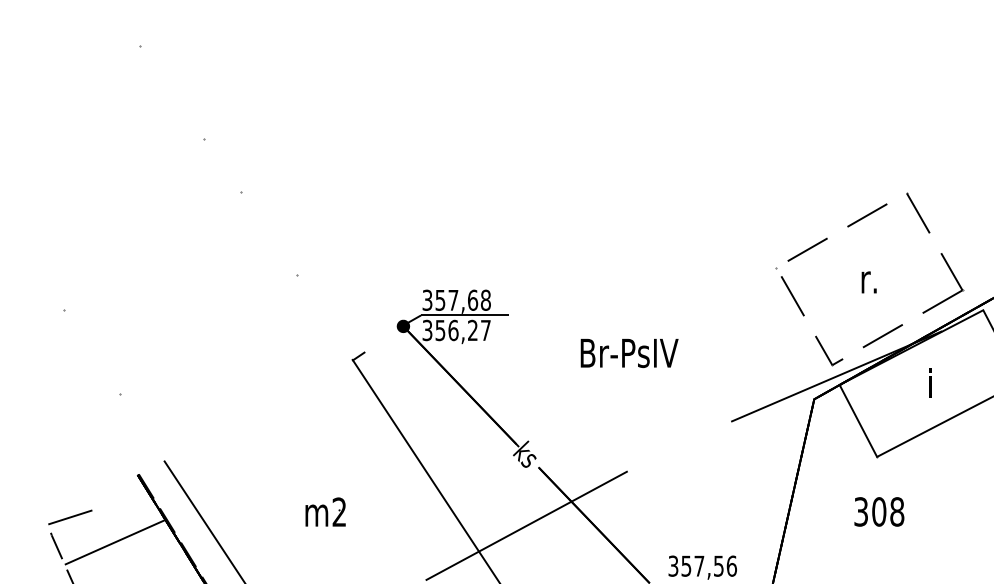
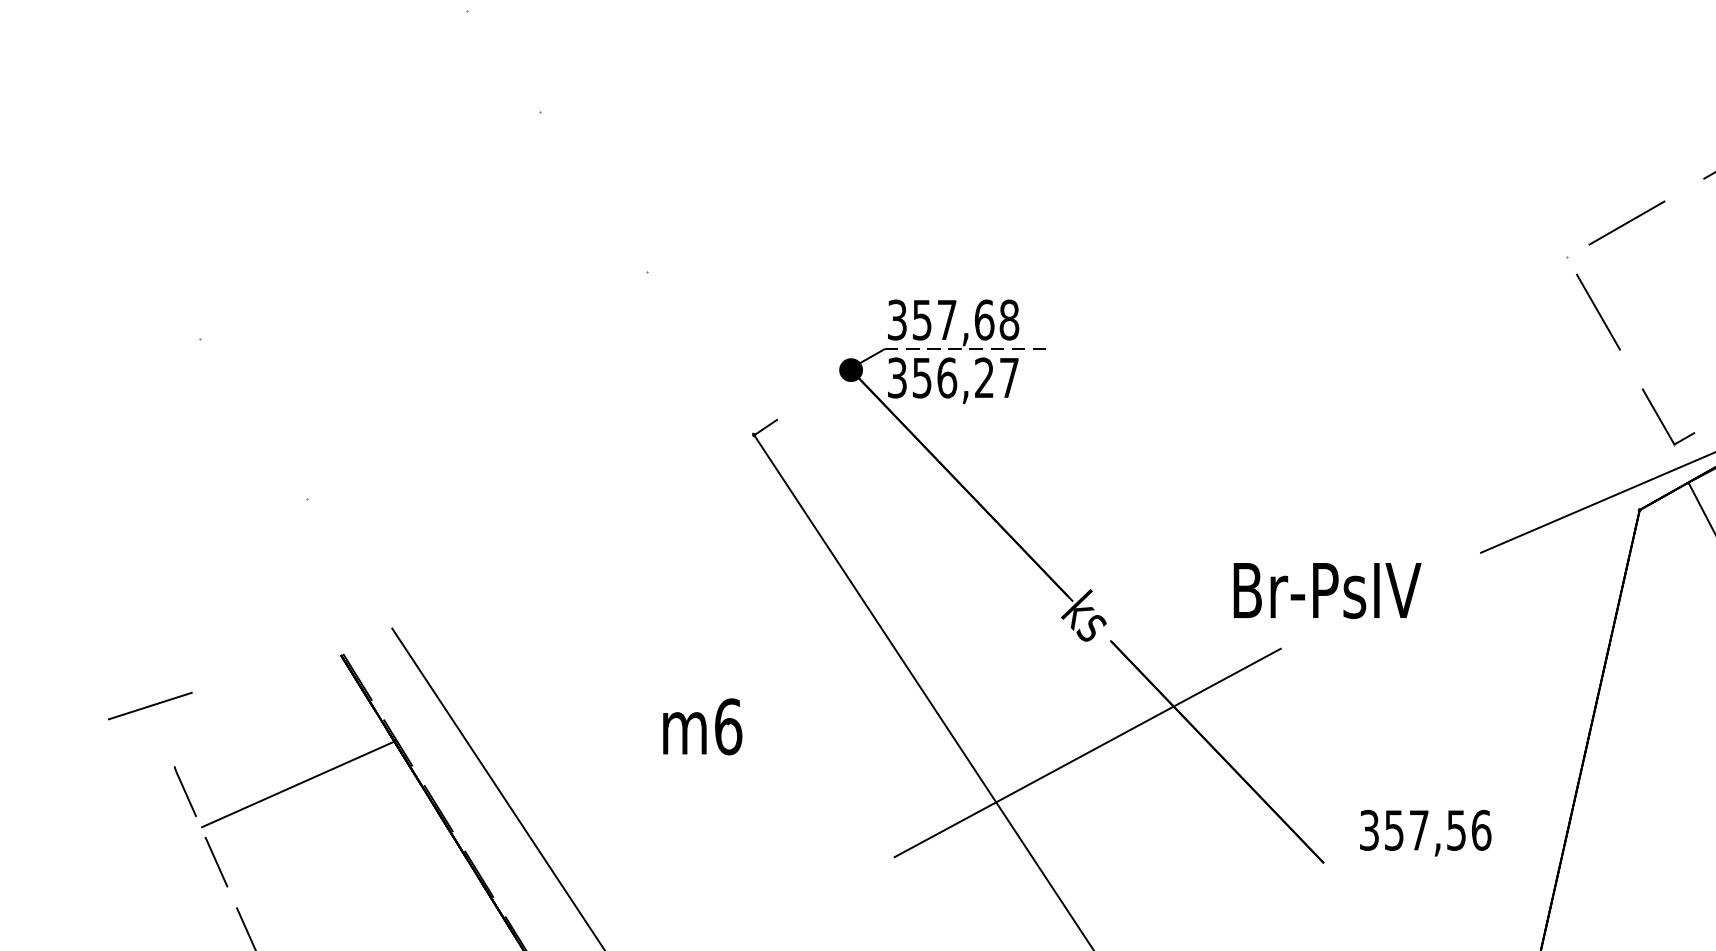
line: (465, 315) -> (970, 349), solid -> dashed
text: (629, 353) -> (1327, 591), moved
text: (339, 512) -> (728, 727), m2 -> m6
line: (70, 517) -> (150, 706), moved

